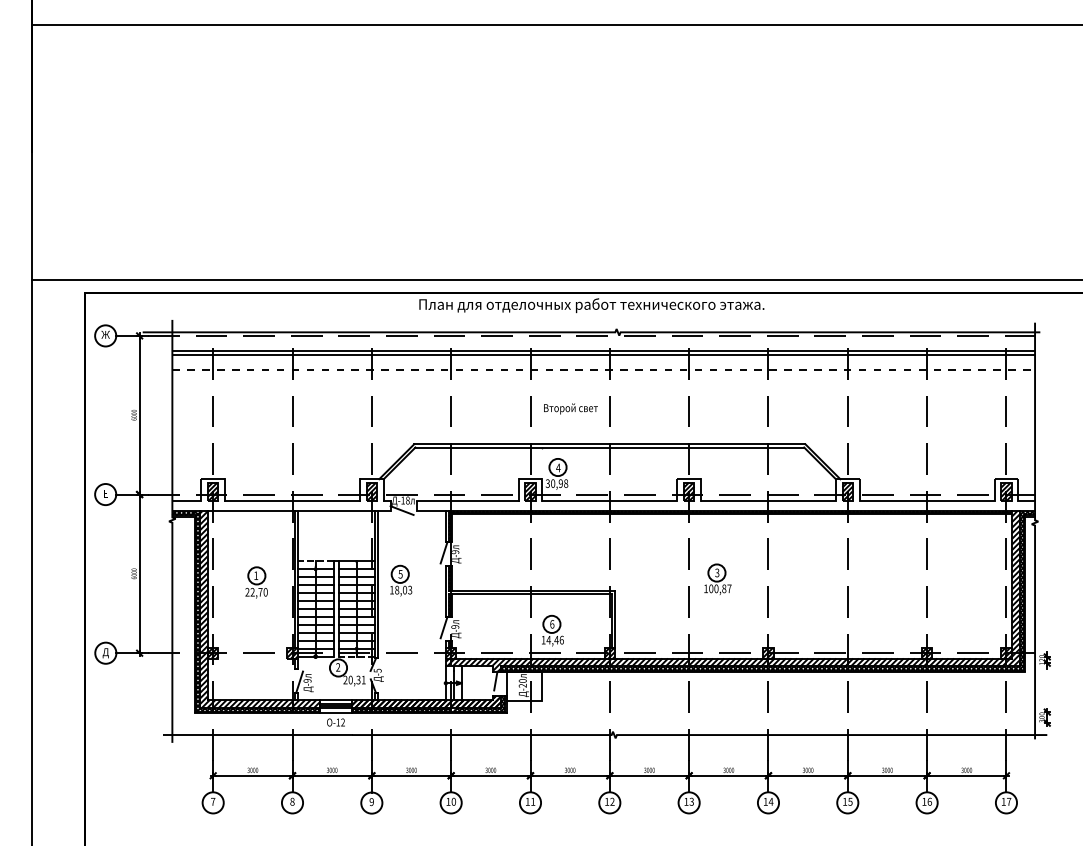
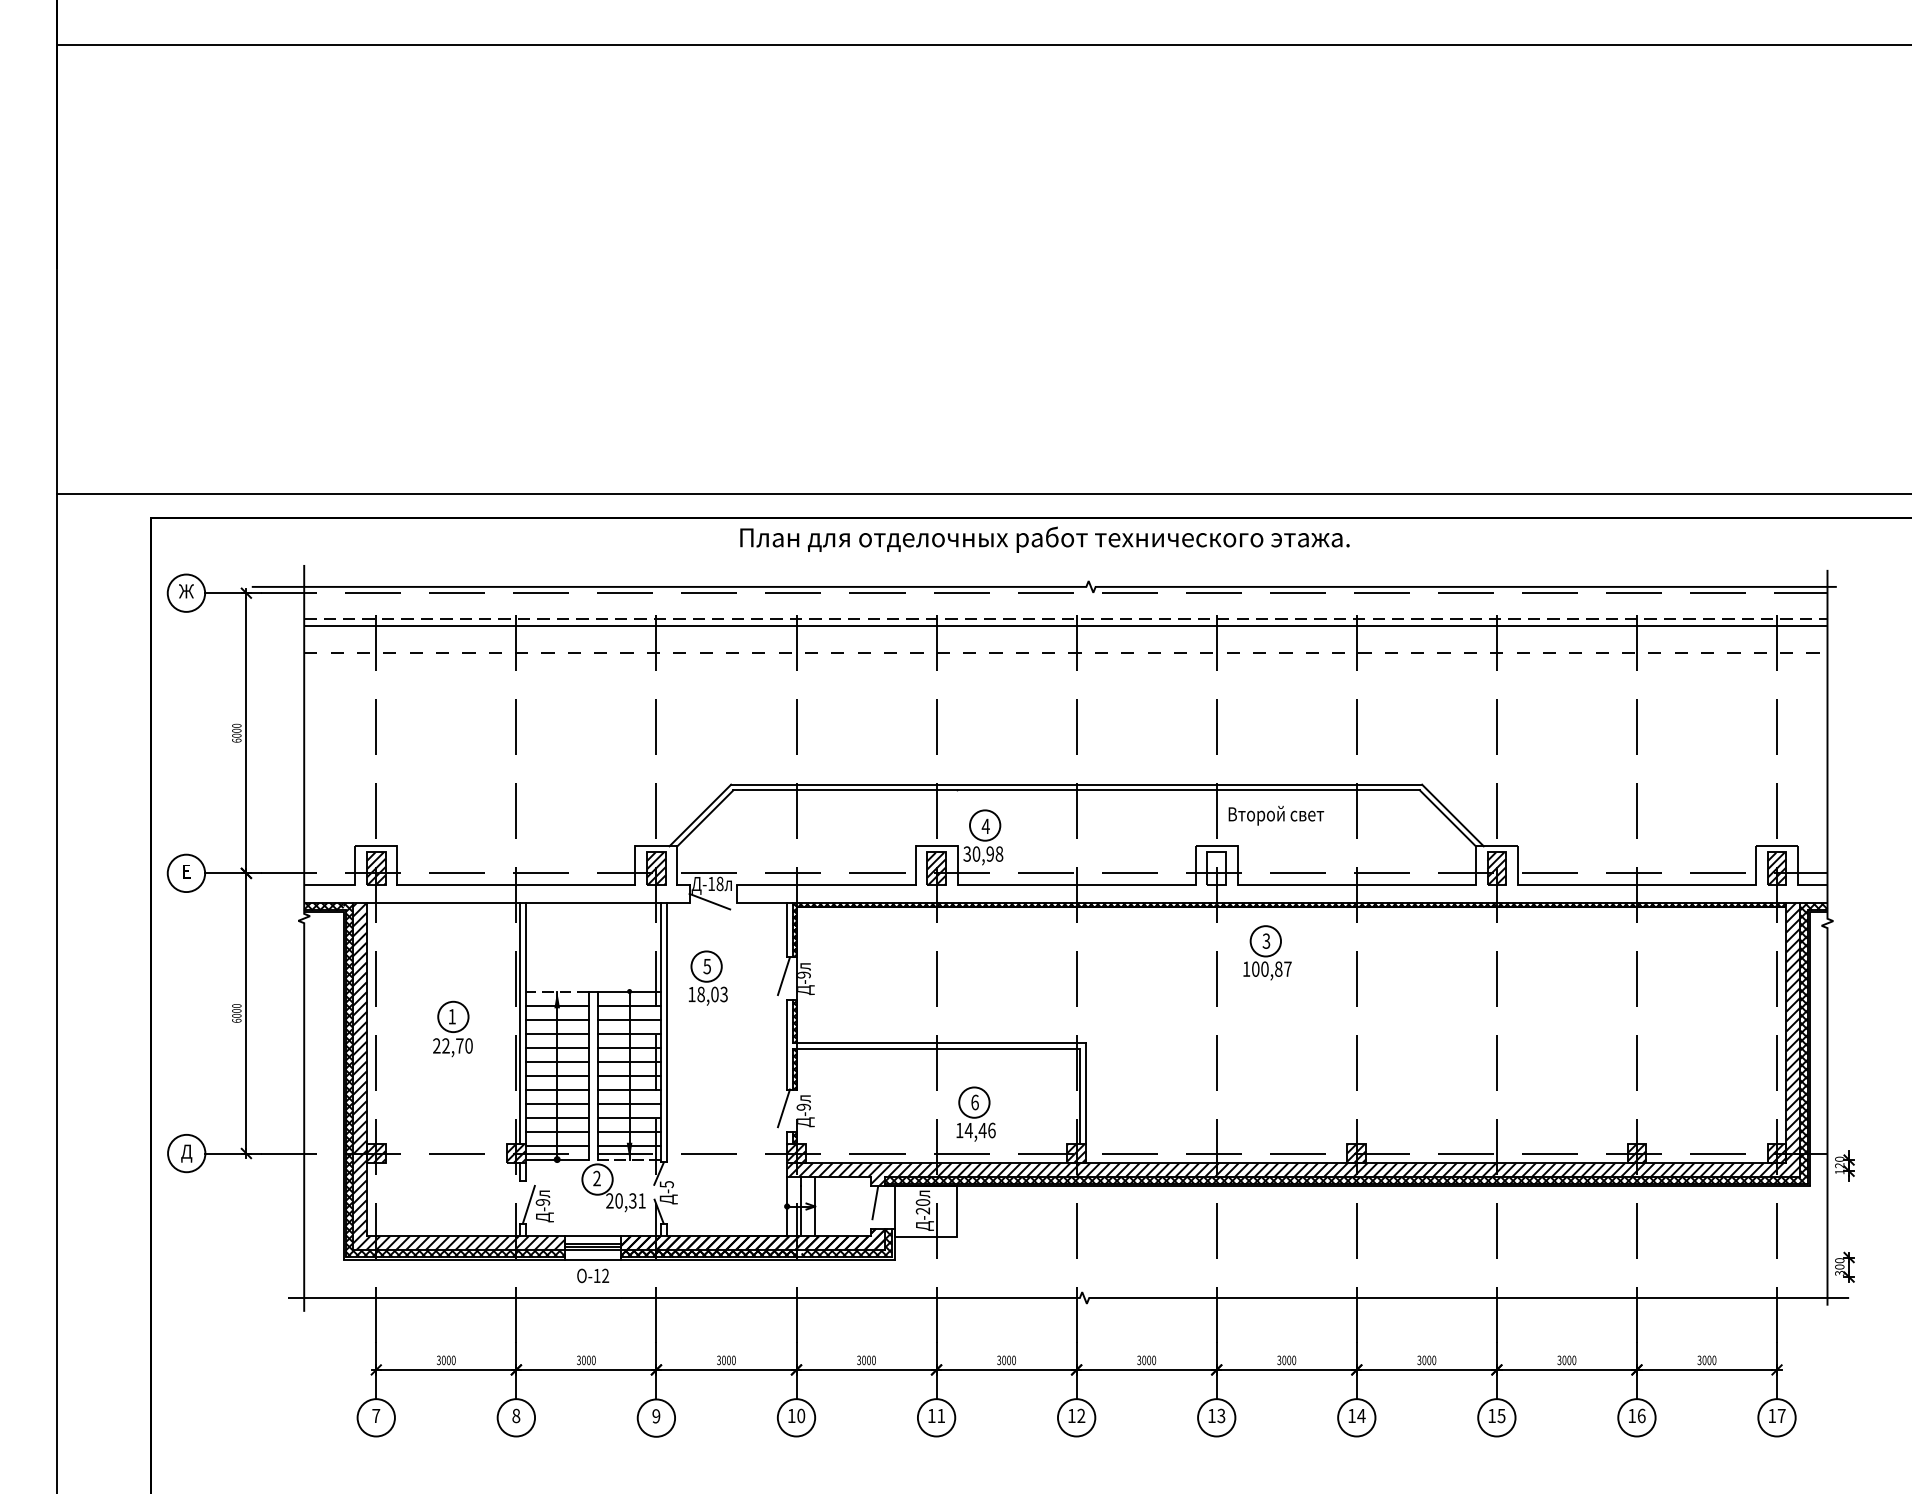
line: (604, 350) -> (1067, 618), solid -> dashed
text: (570, 408) -> (1275, 814), moved
hatch: (688, 491) -> (1215, 867), removed
part: (717, 578) -> (1266, 950), moved
part: (401, 580) -> (708, 977), moved

